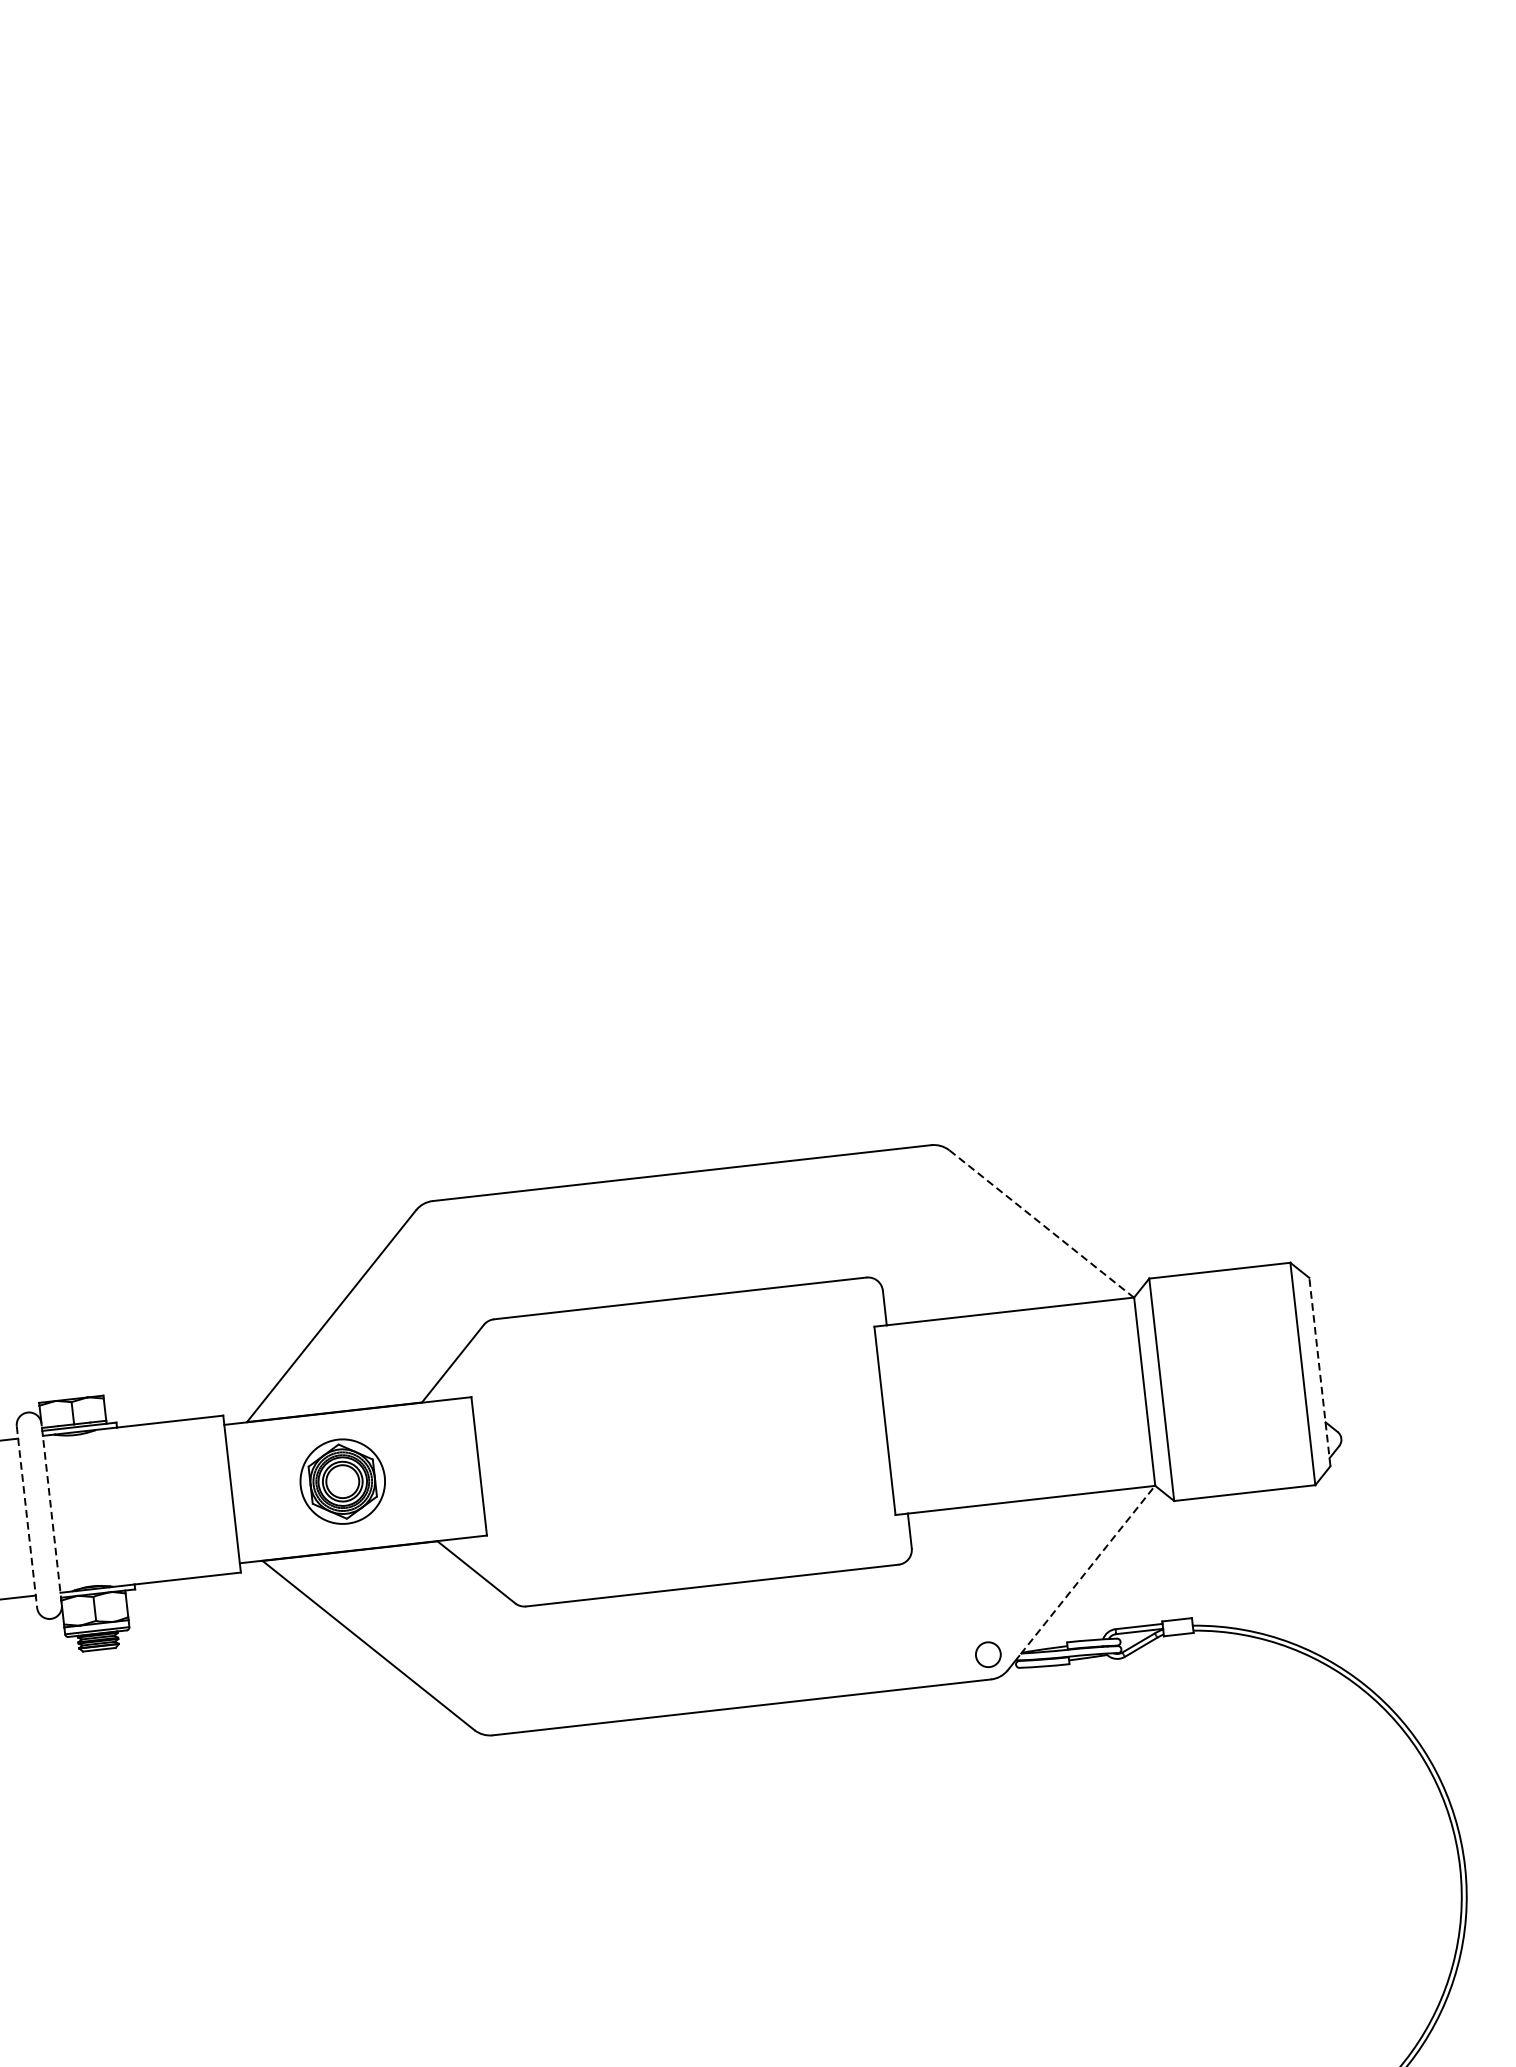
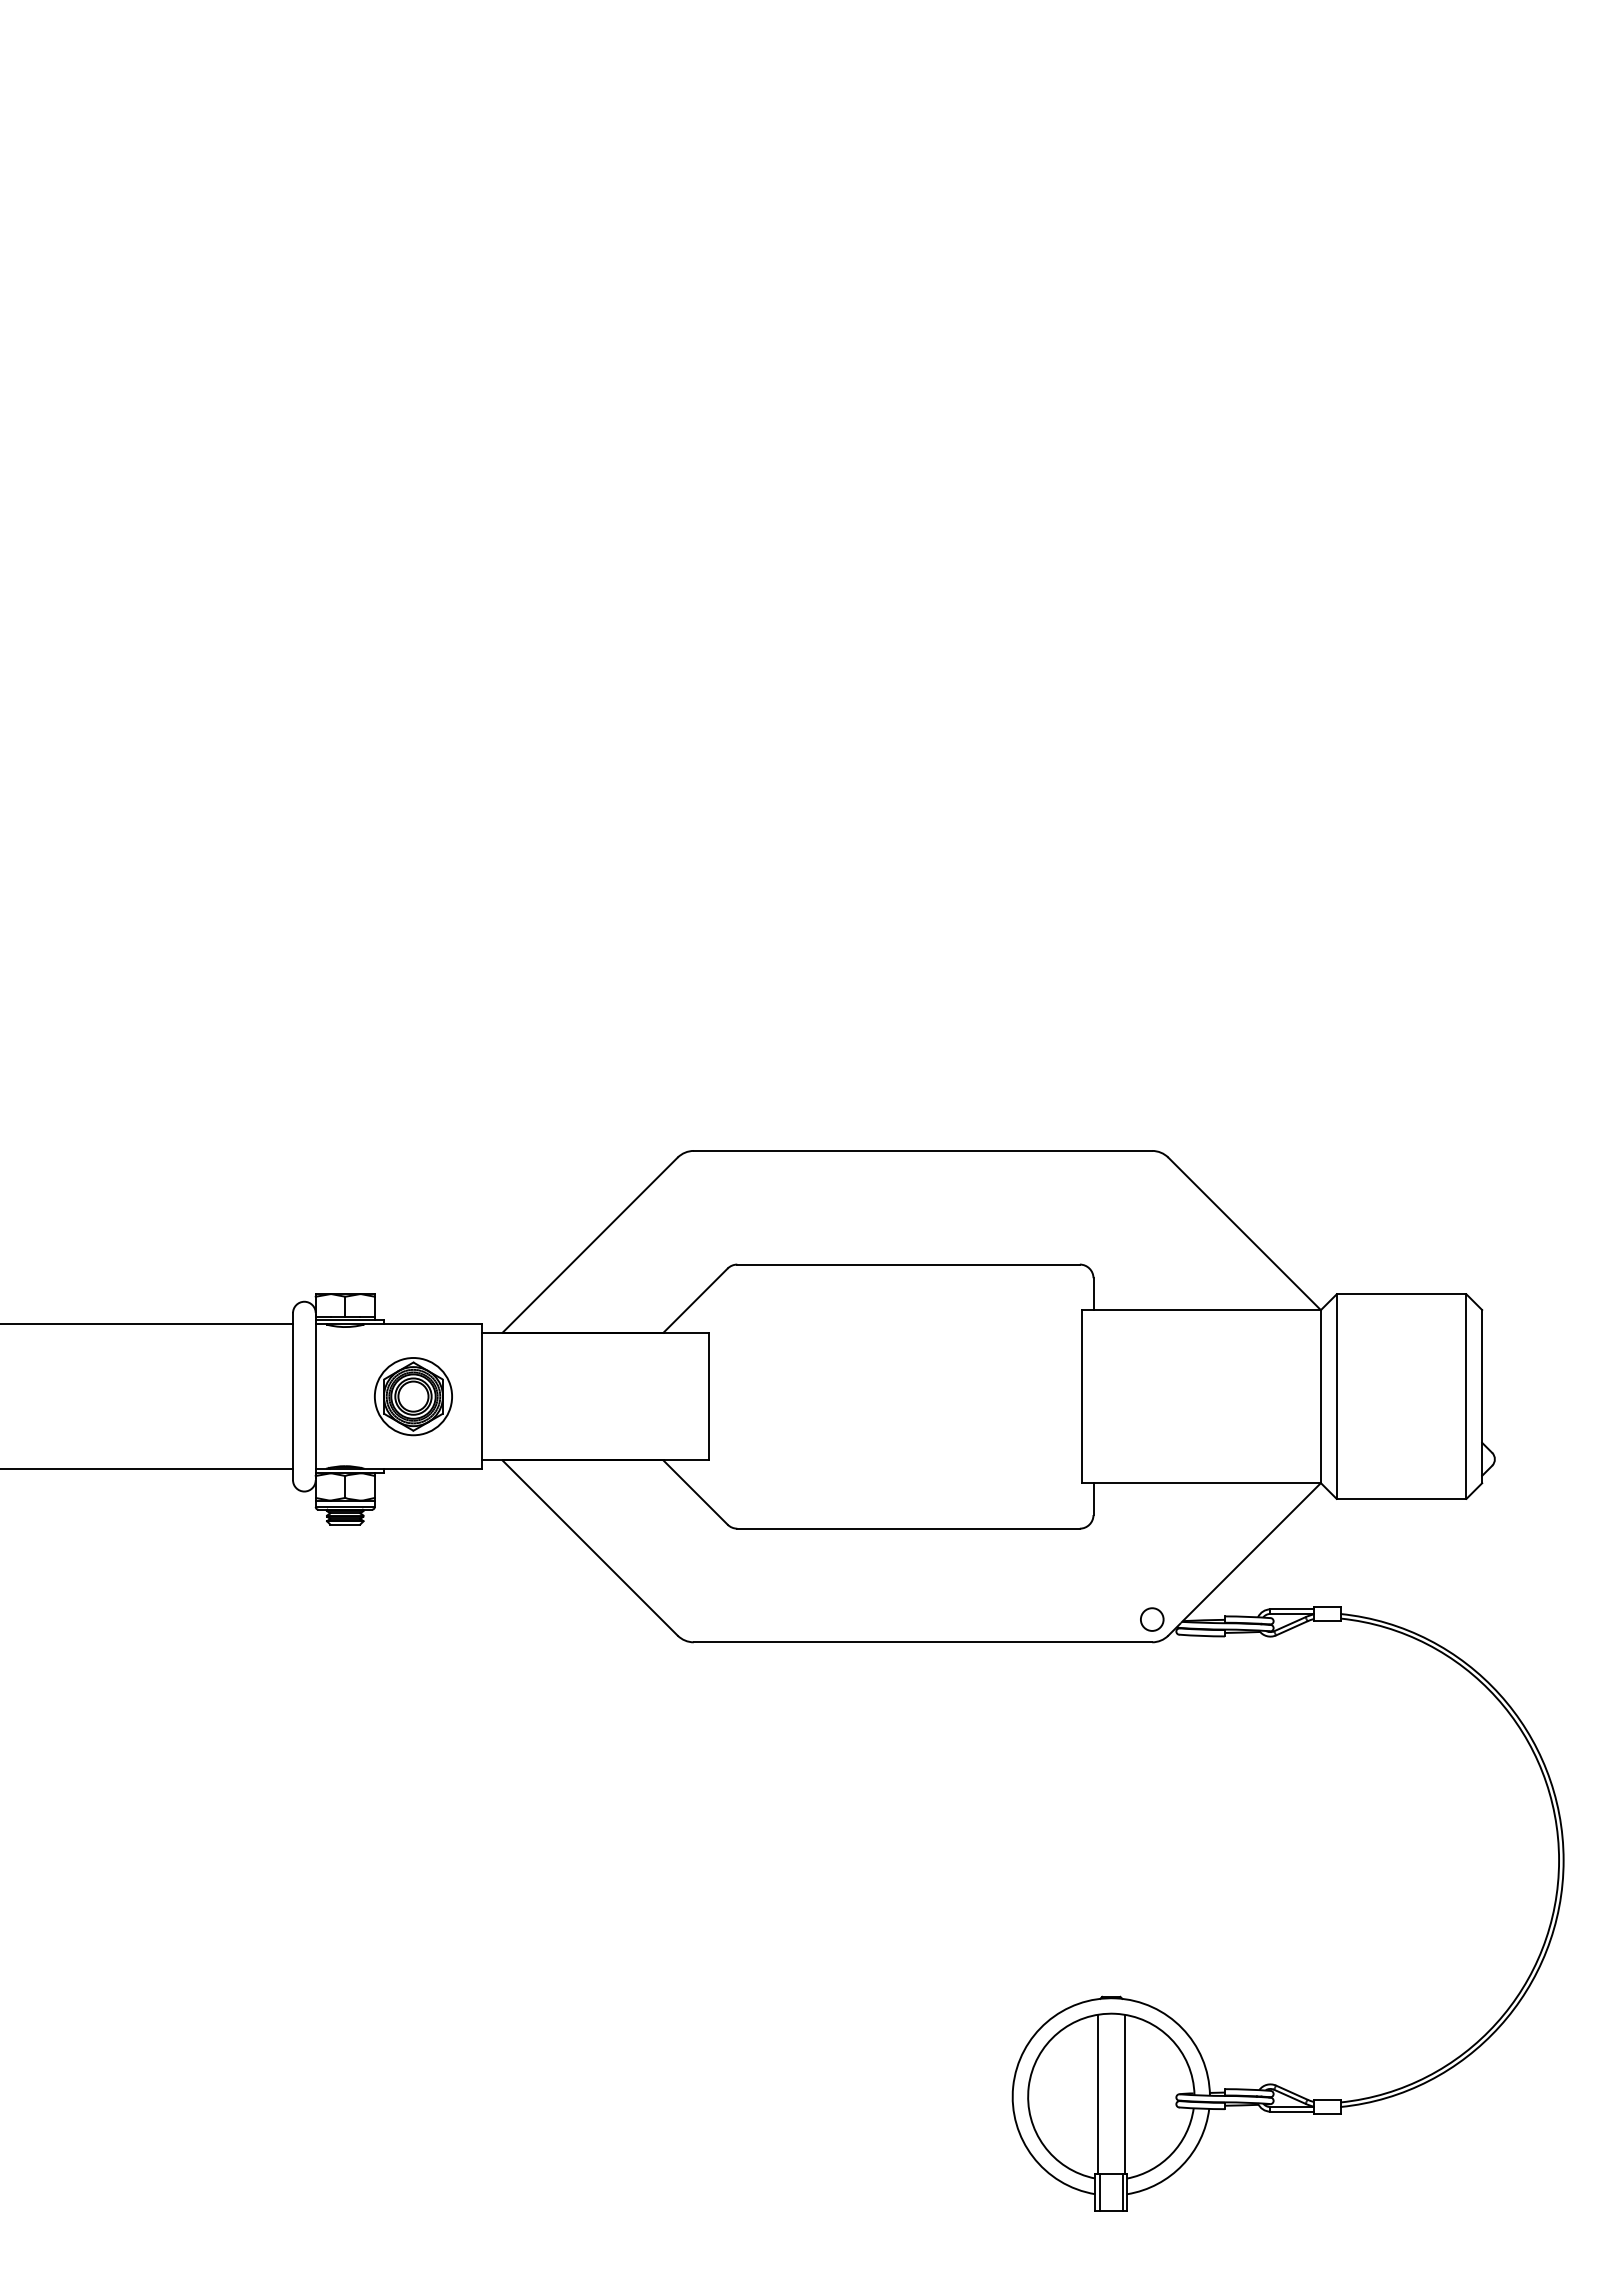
line: (1041, 1223) -> (1244, 1233), dashed -> solid
line: (1320, 1371) -> (1482, 1396), dashed -> solid
part: (342, 1481) -> (413, 1396), moved
line: (51, 1514) -> (315, 1396), dashed -> solid
line: (27, 1516) -> (293, 1396), dashed -> solid
line: (1088, 1569) -> (1251, 1552), dashed -> solid

